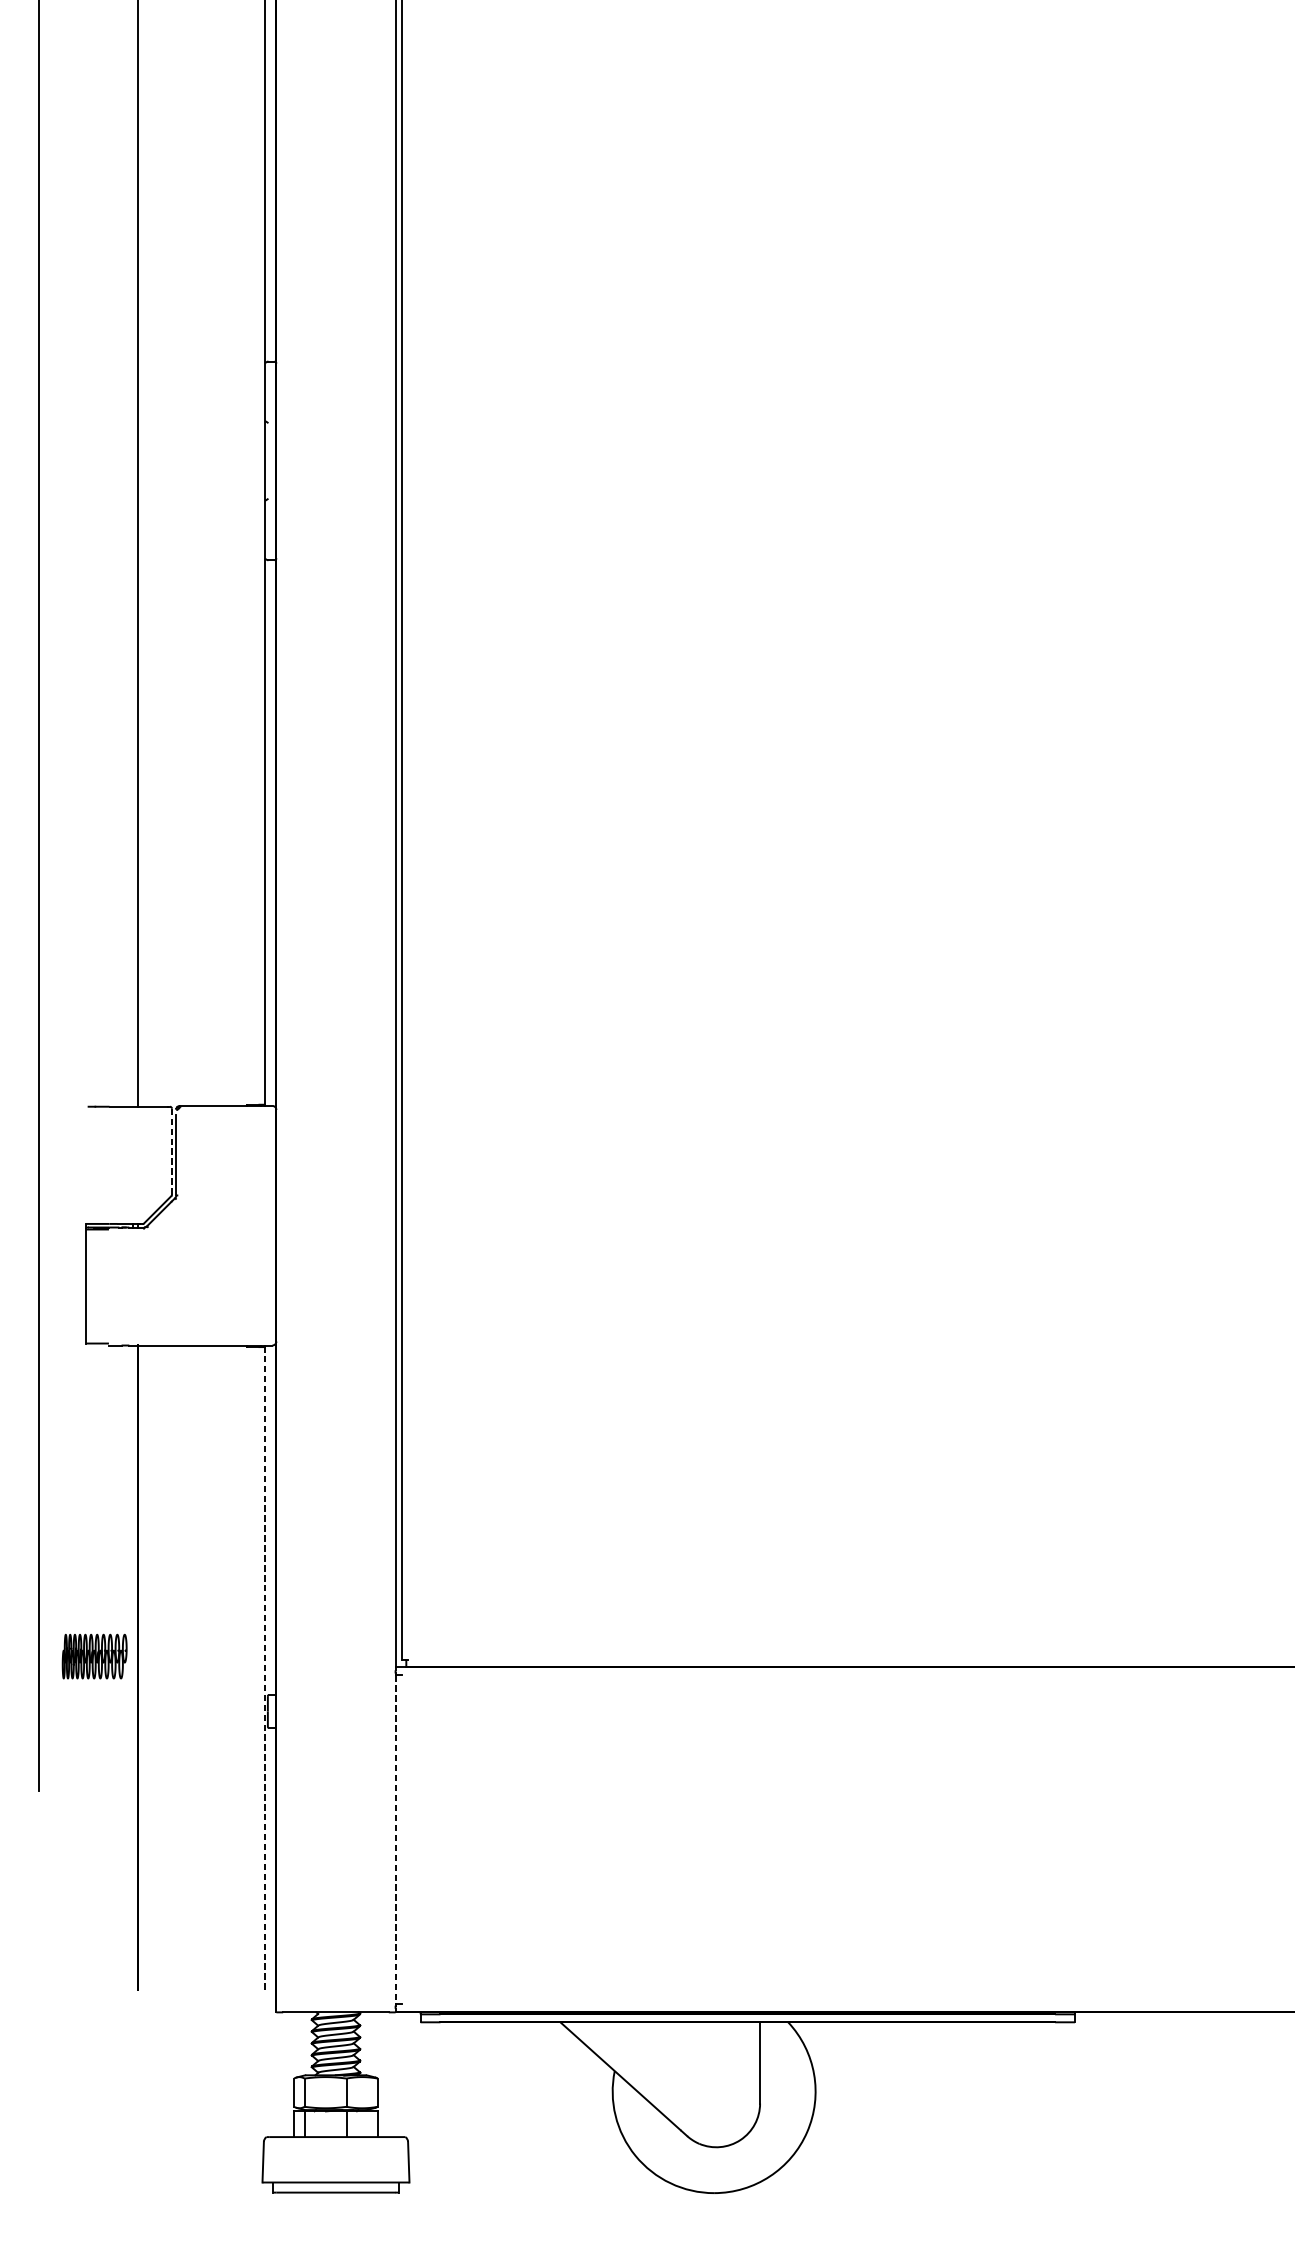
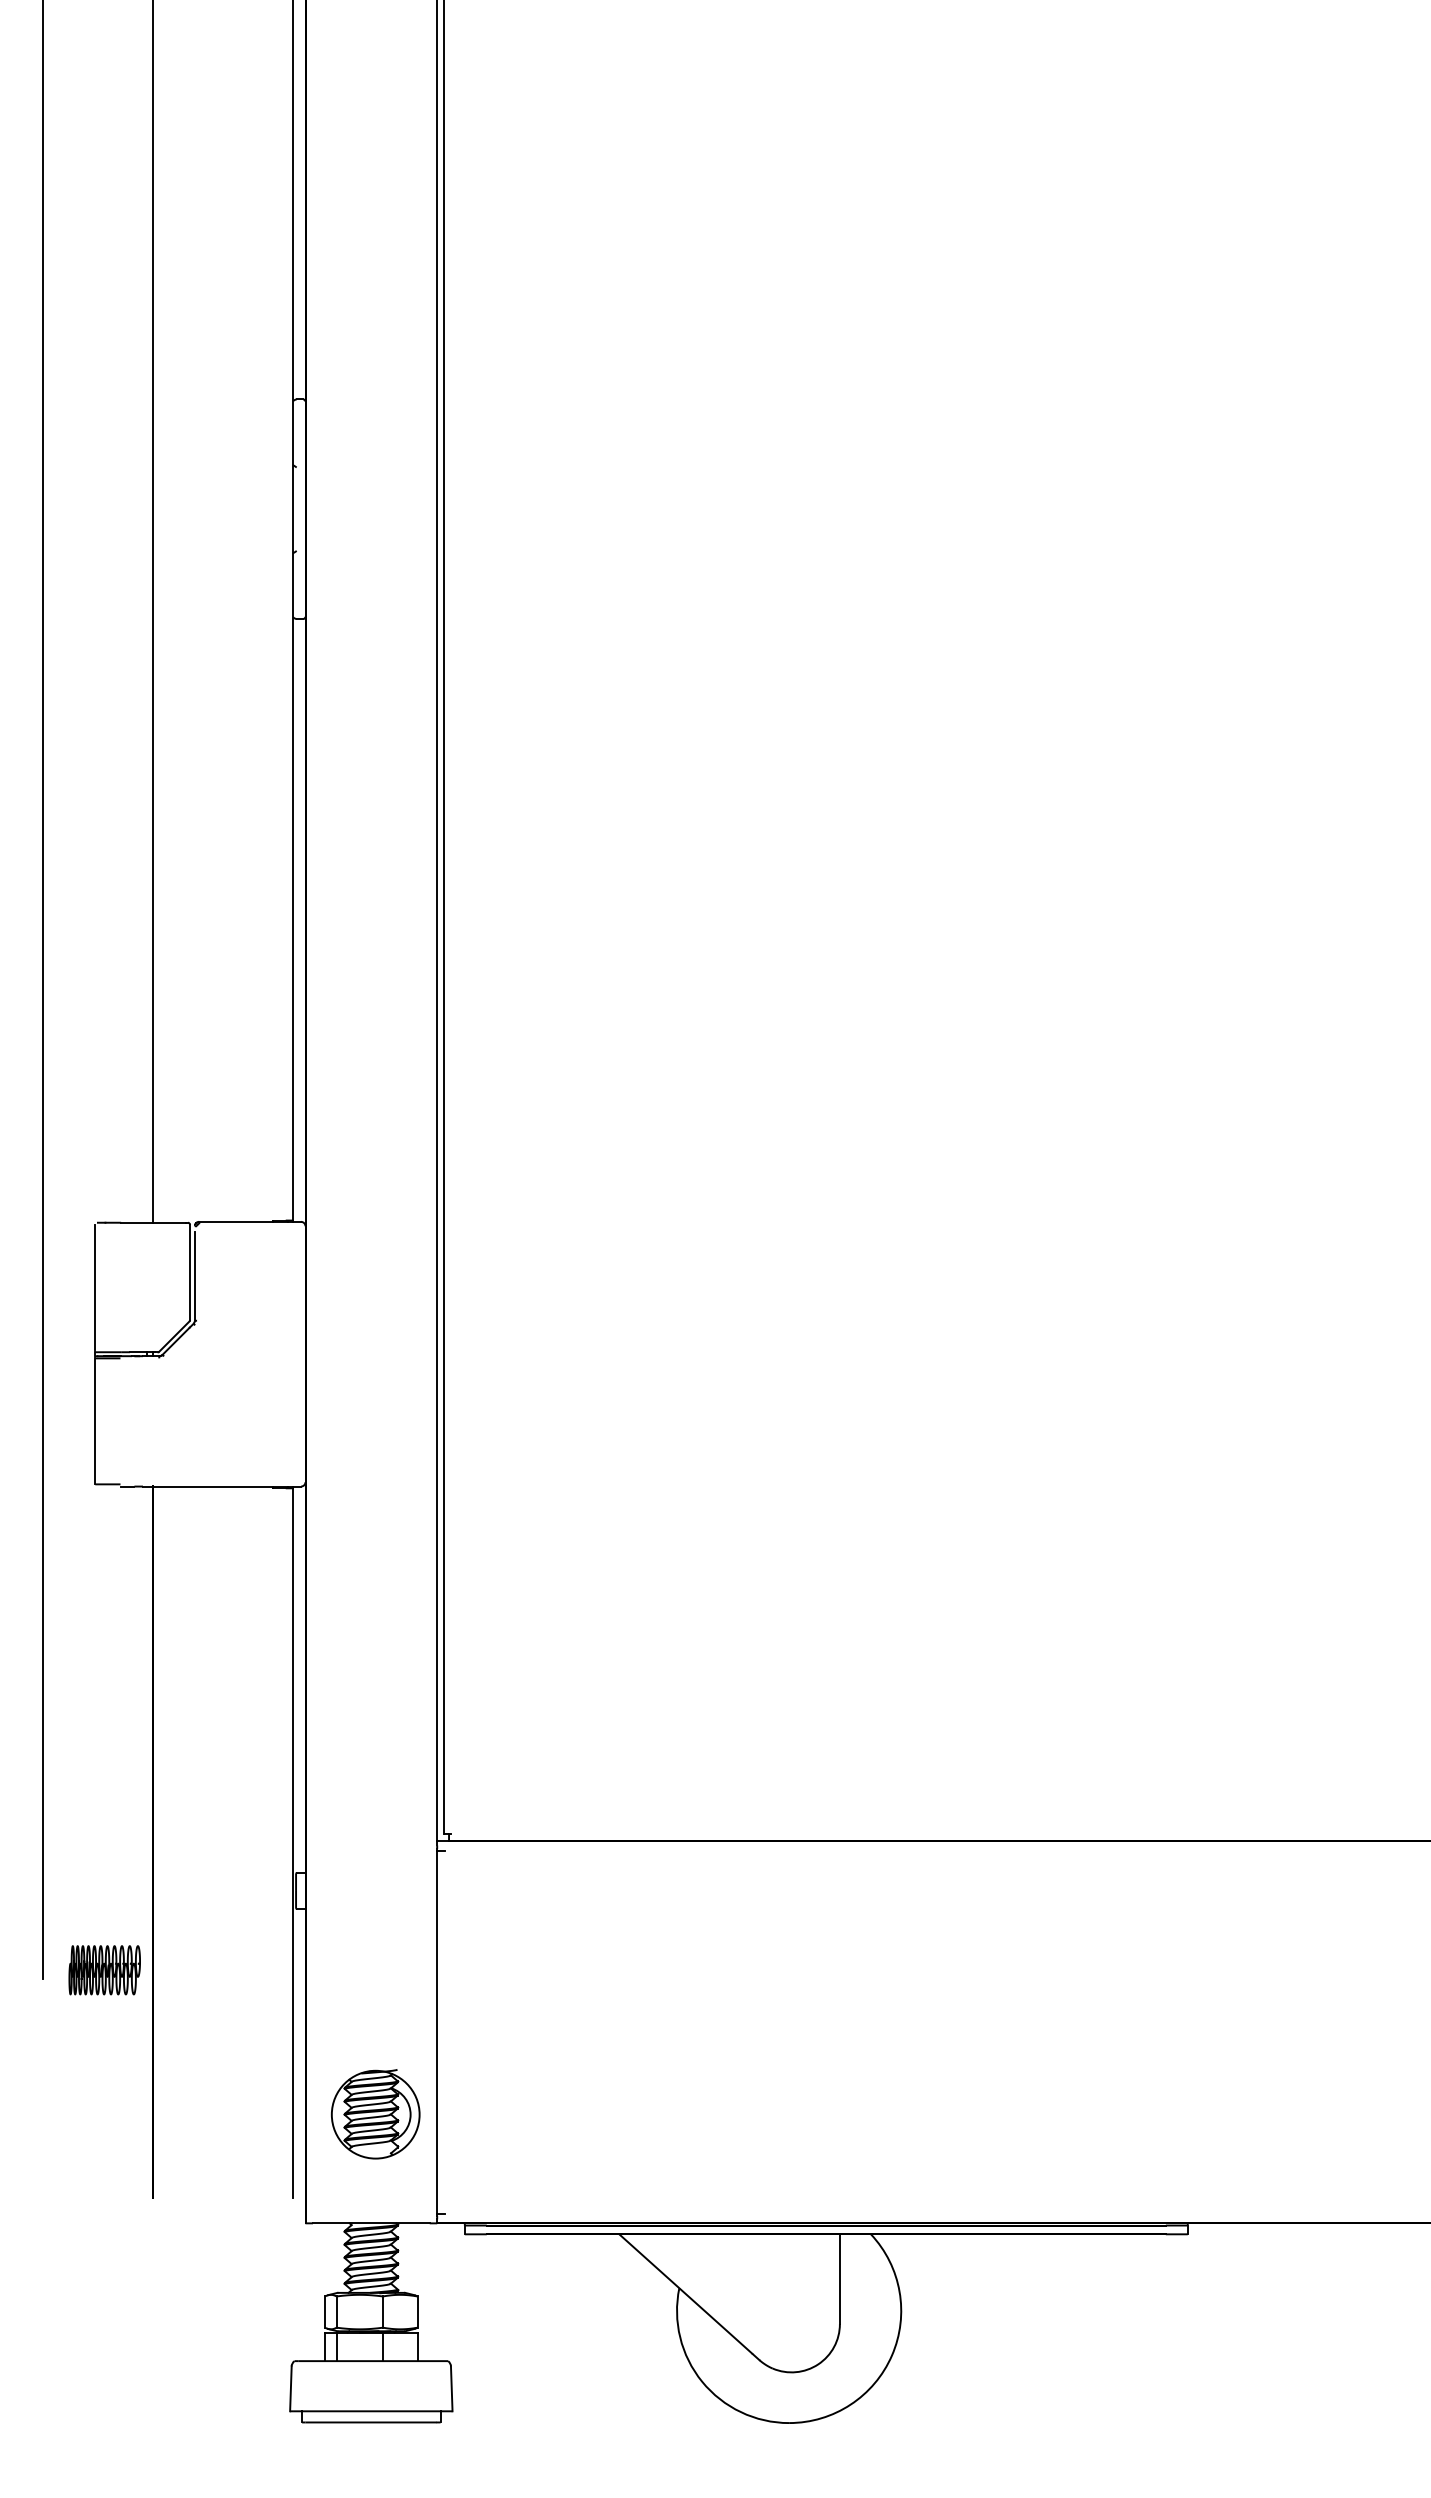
line: (172, 1150) -> (190, 1271), dashed -> solid
line: (85, 1165) -> (94, 1287), added
part: (94, 1656) -> (104, 1970), moved
line: (265, 1667) -> (293, 1842), dashed -> solid
line: (395, 1839) -> (437, 2032), dashed -> solid
part: (339, 1913) -> (375, 2114), added

